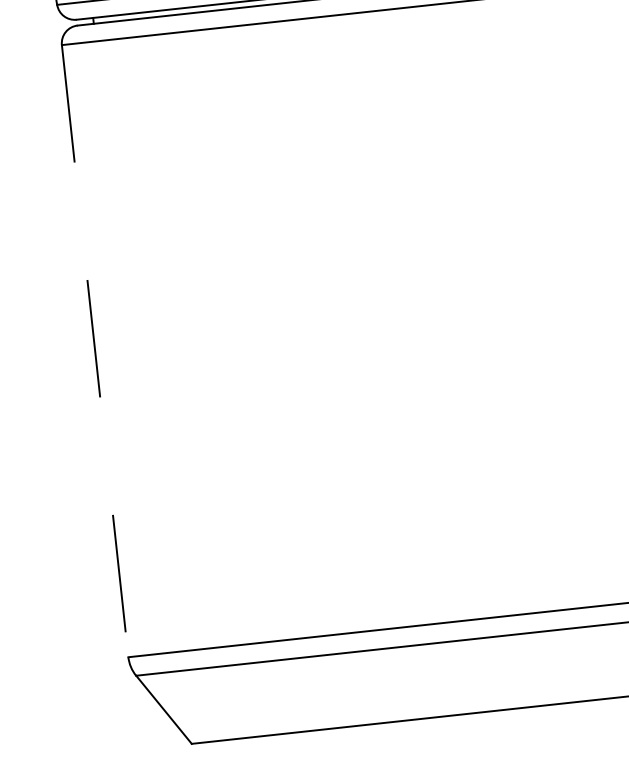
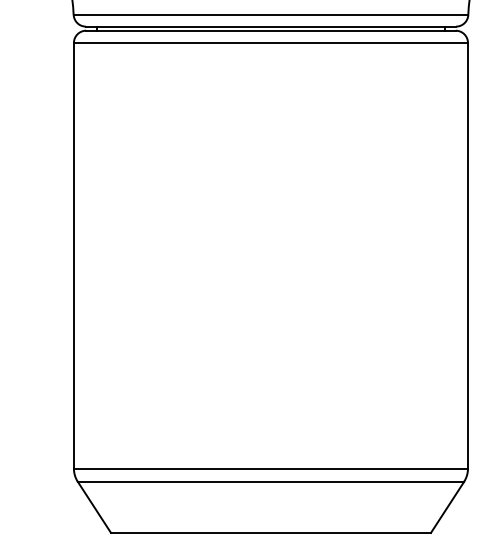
line: (94, 350) -> (73, 255), dashed -> solid

